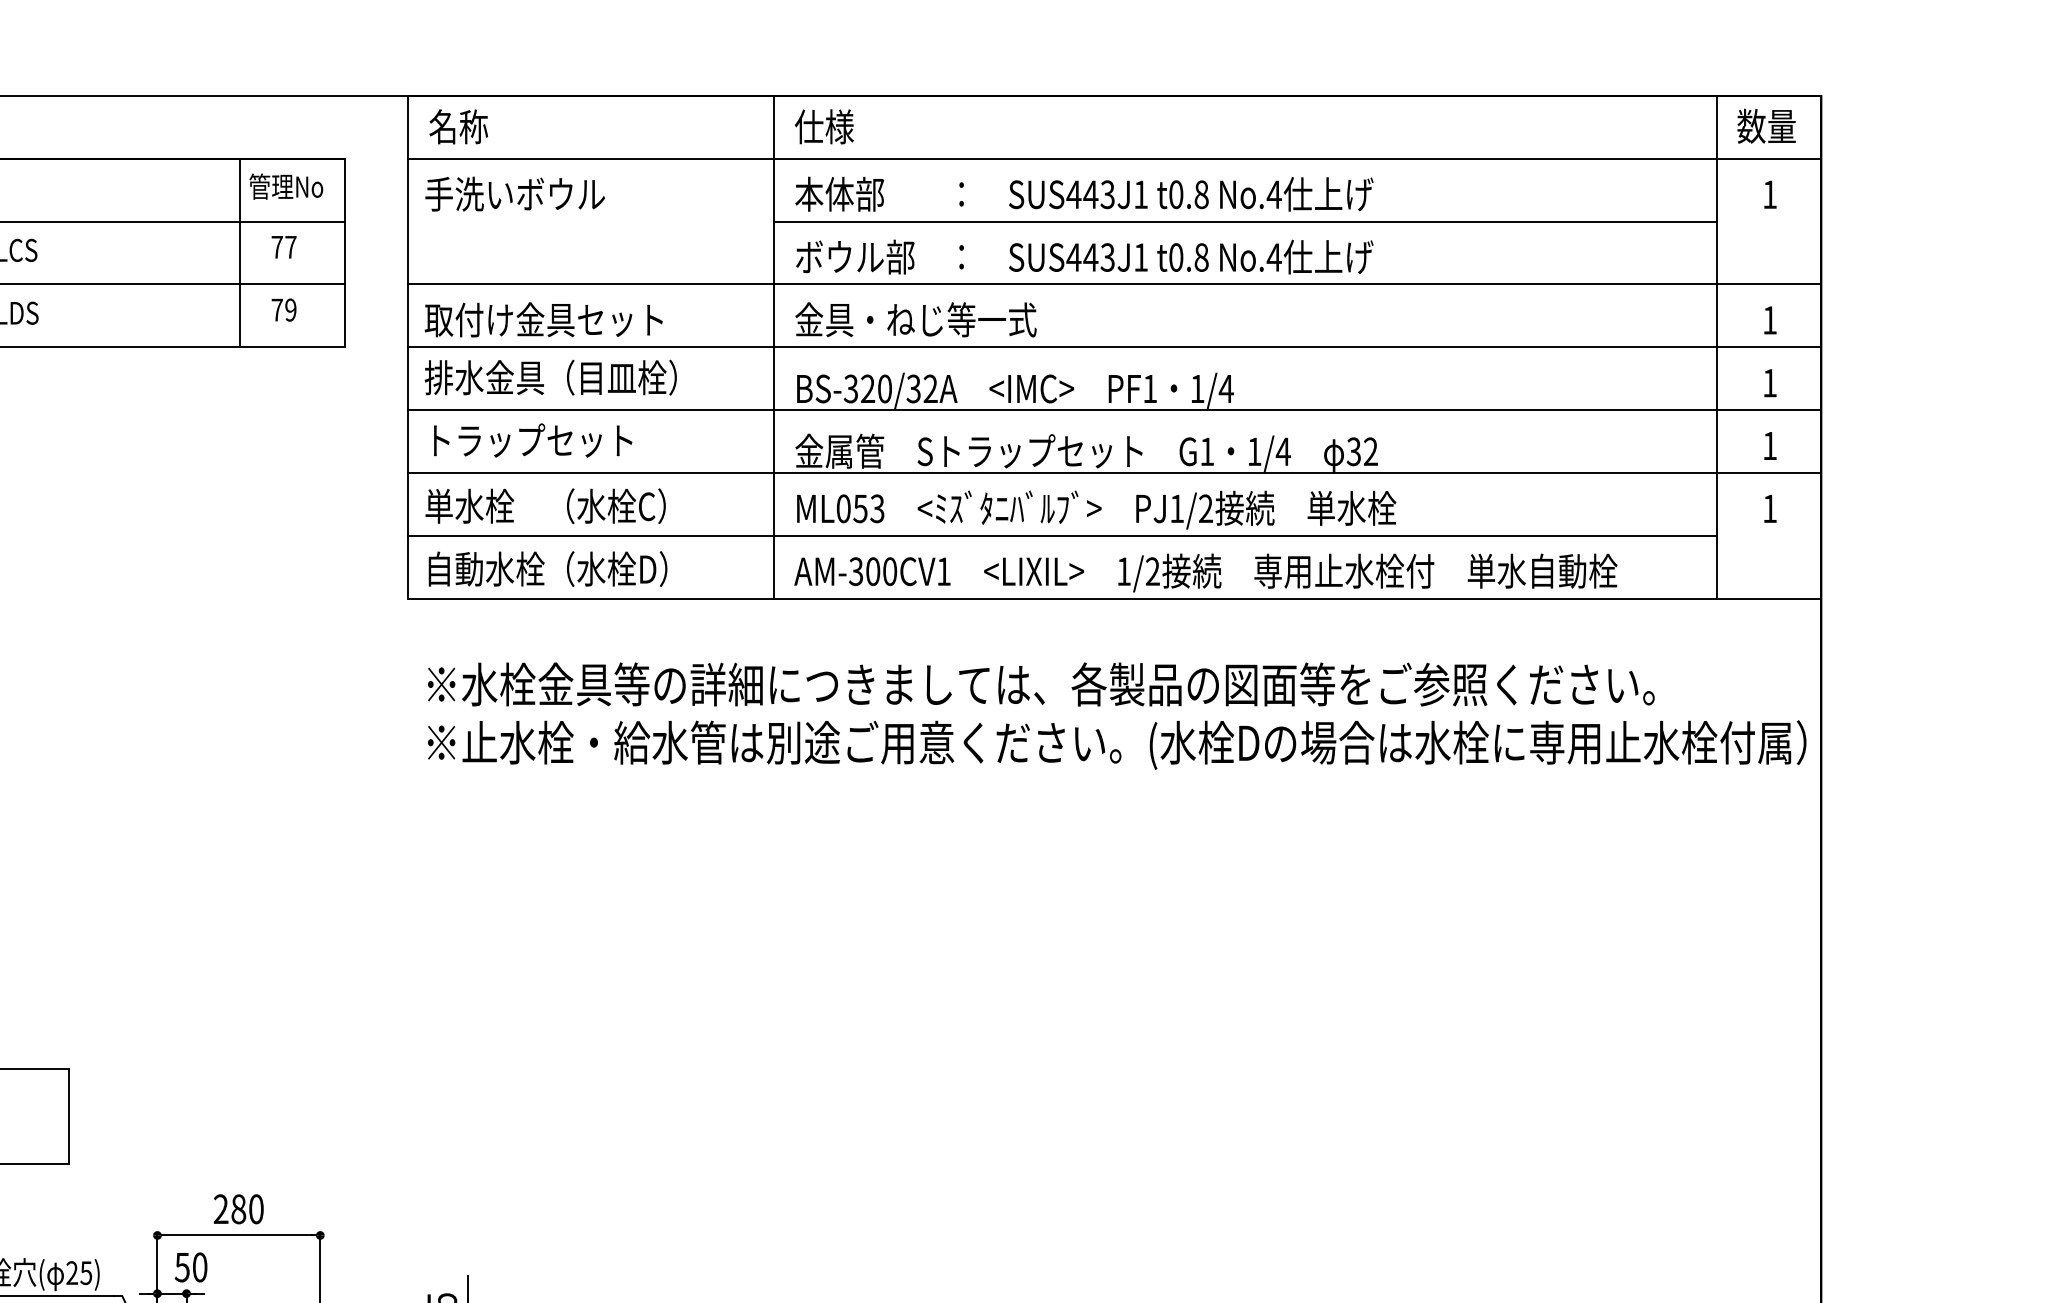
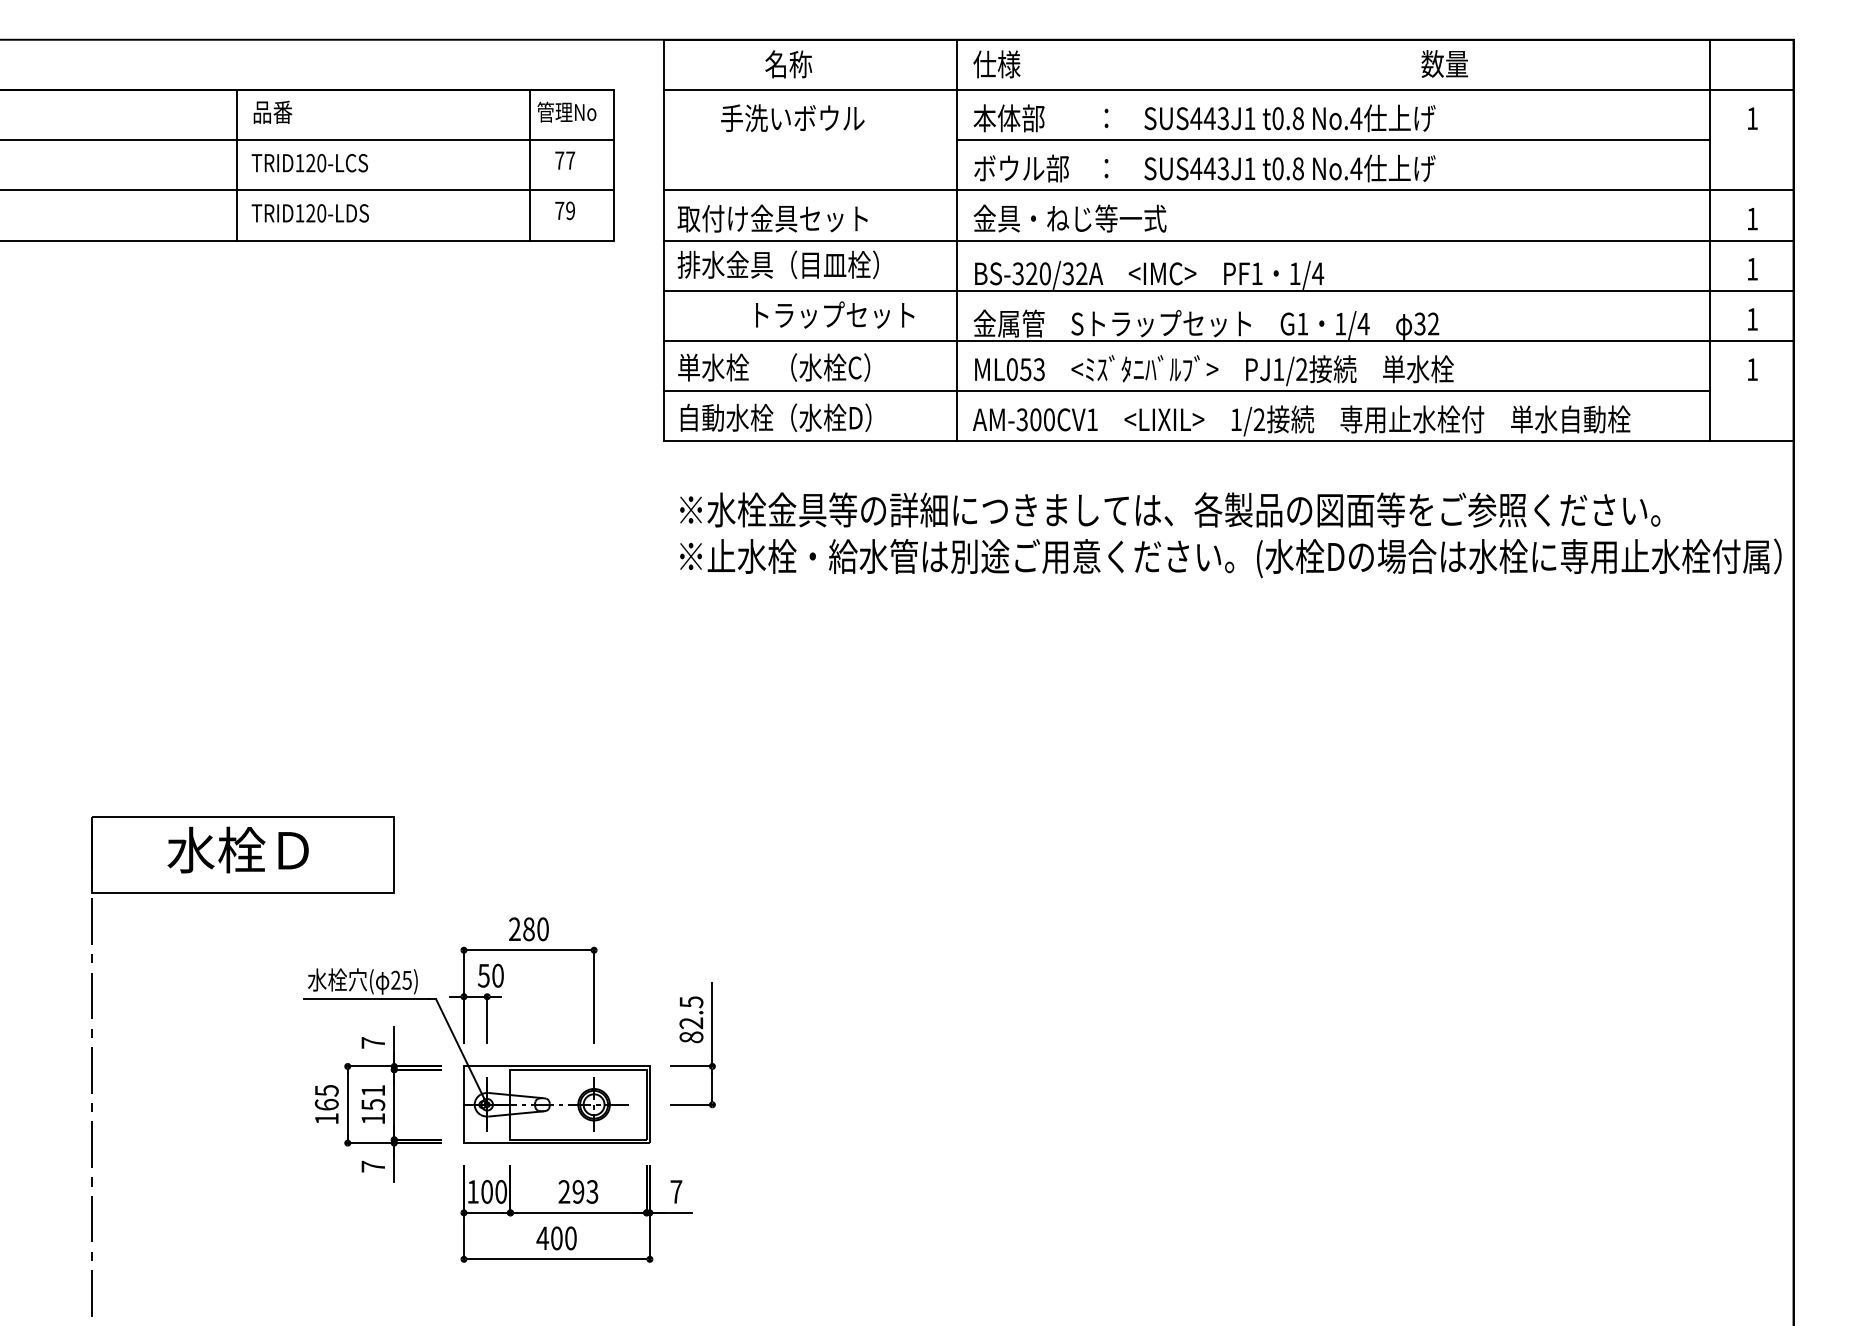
text: (1766, 125) -> (1444, 63), moved
text: (458, 126) -> (788, 64), moved
text: (514, 194) -> (792, 118), moved
text: (533, 439) -> (835, 314), moved

